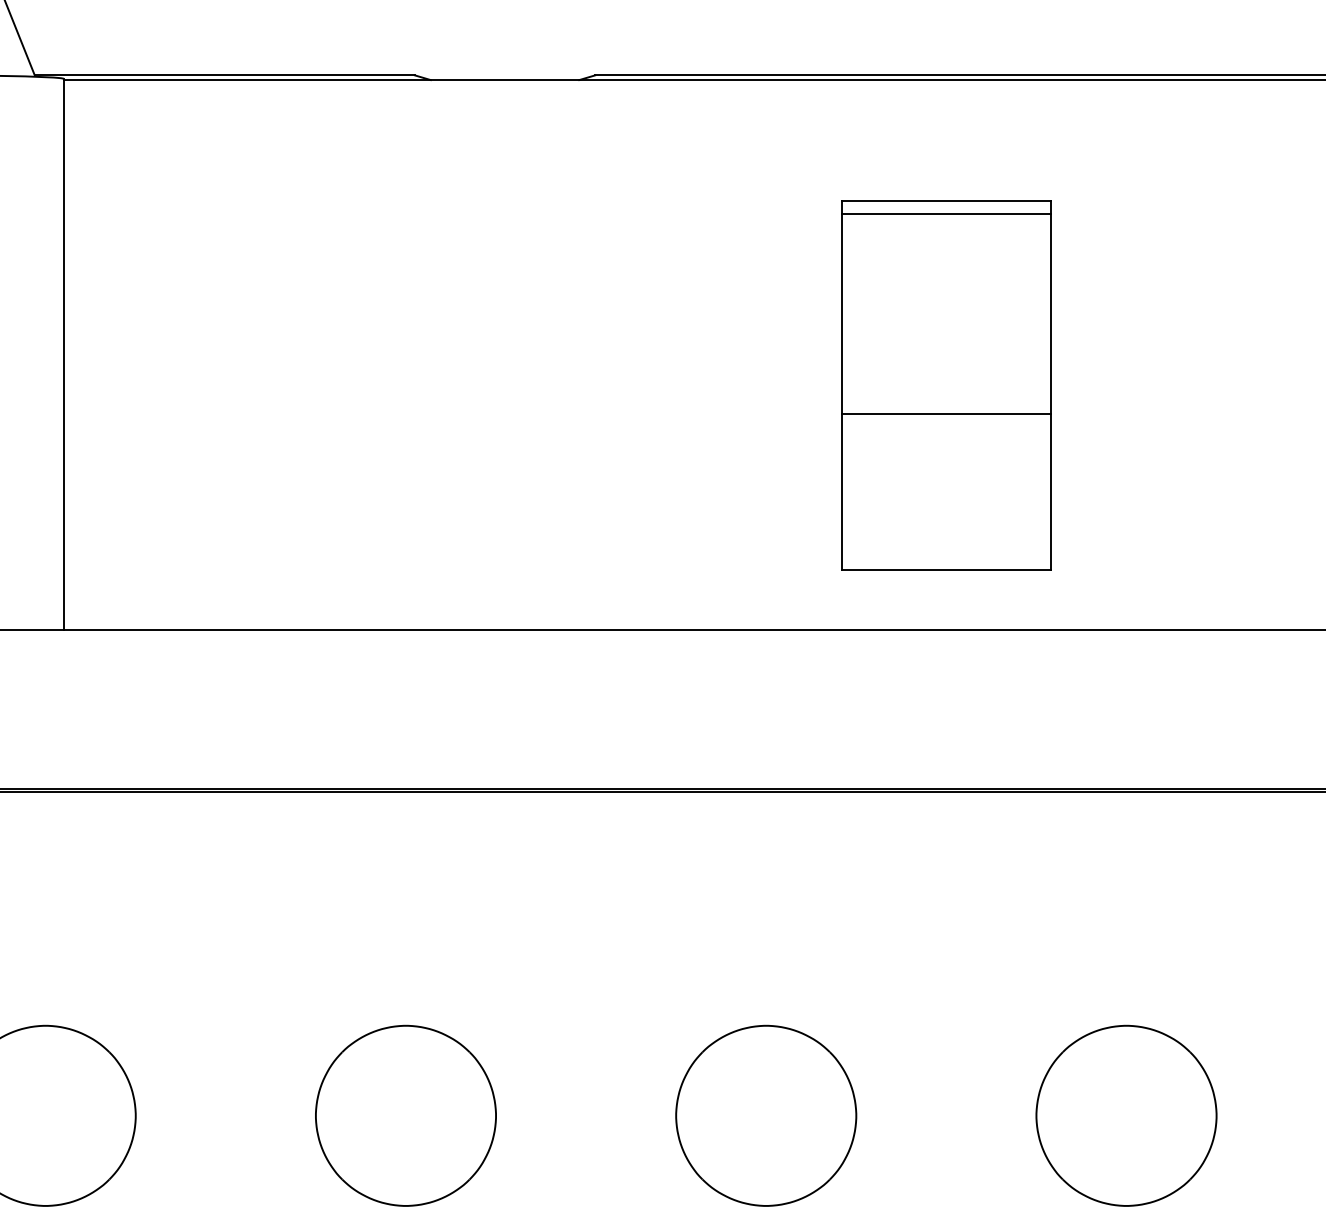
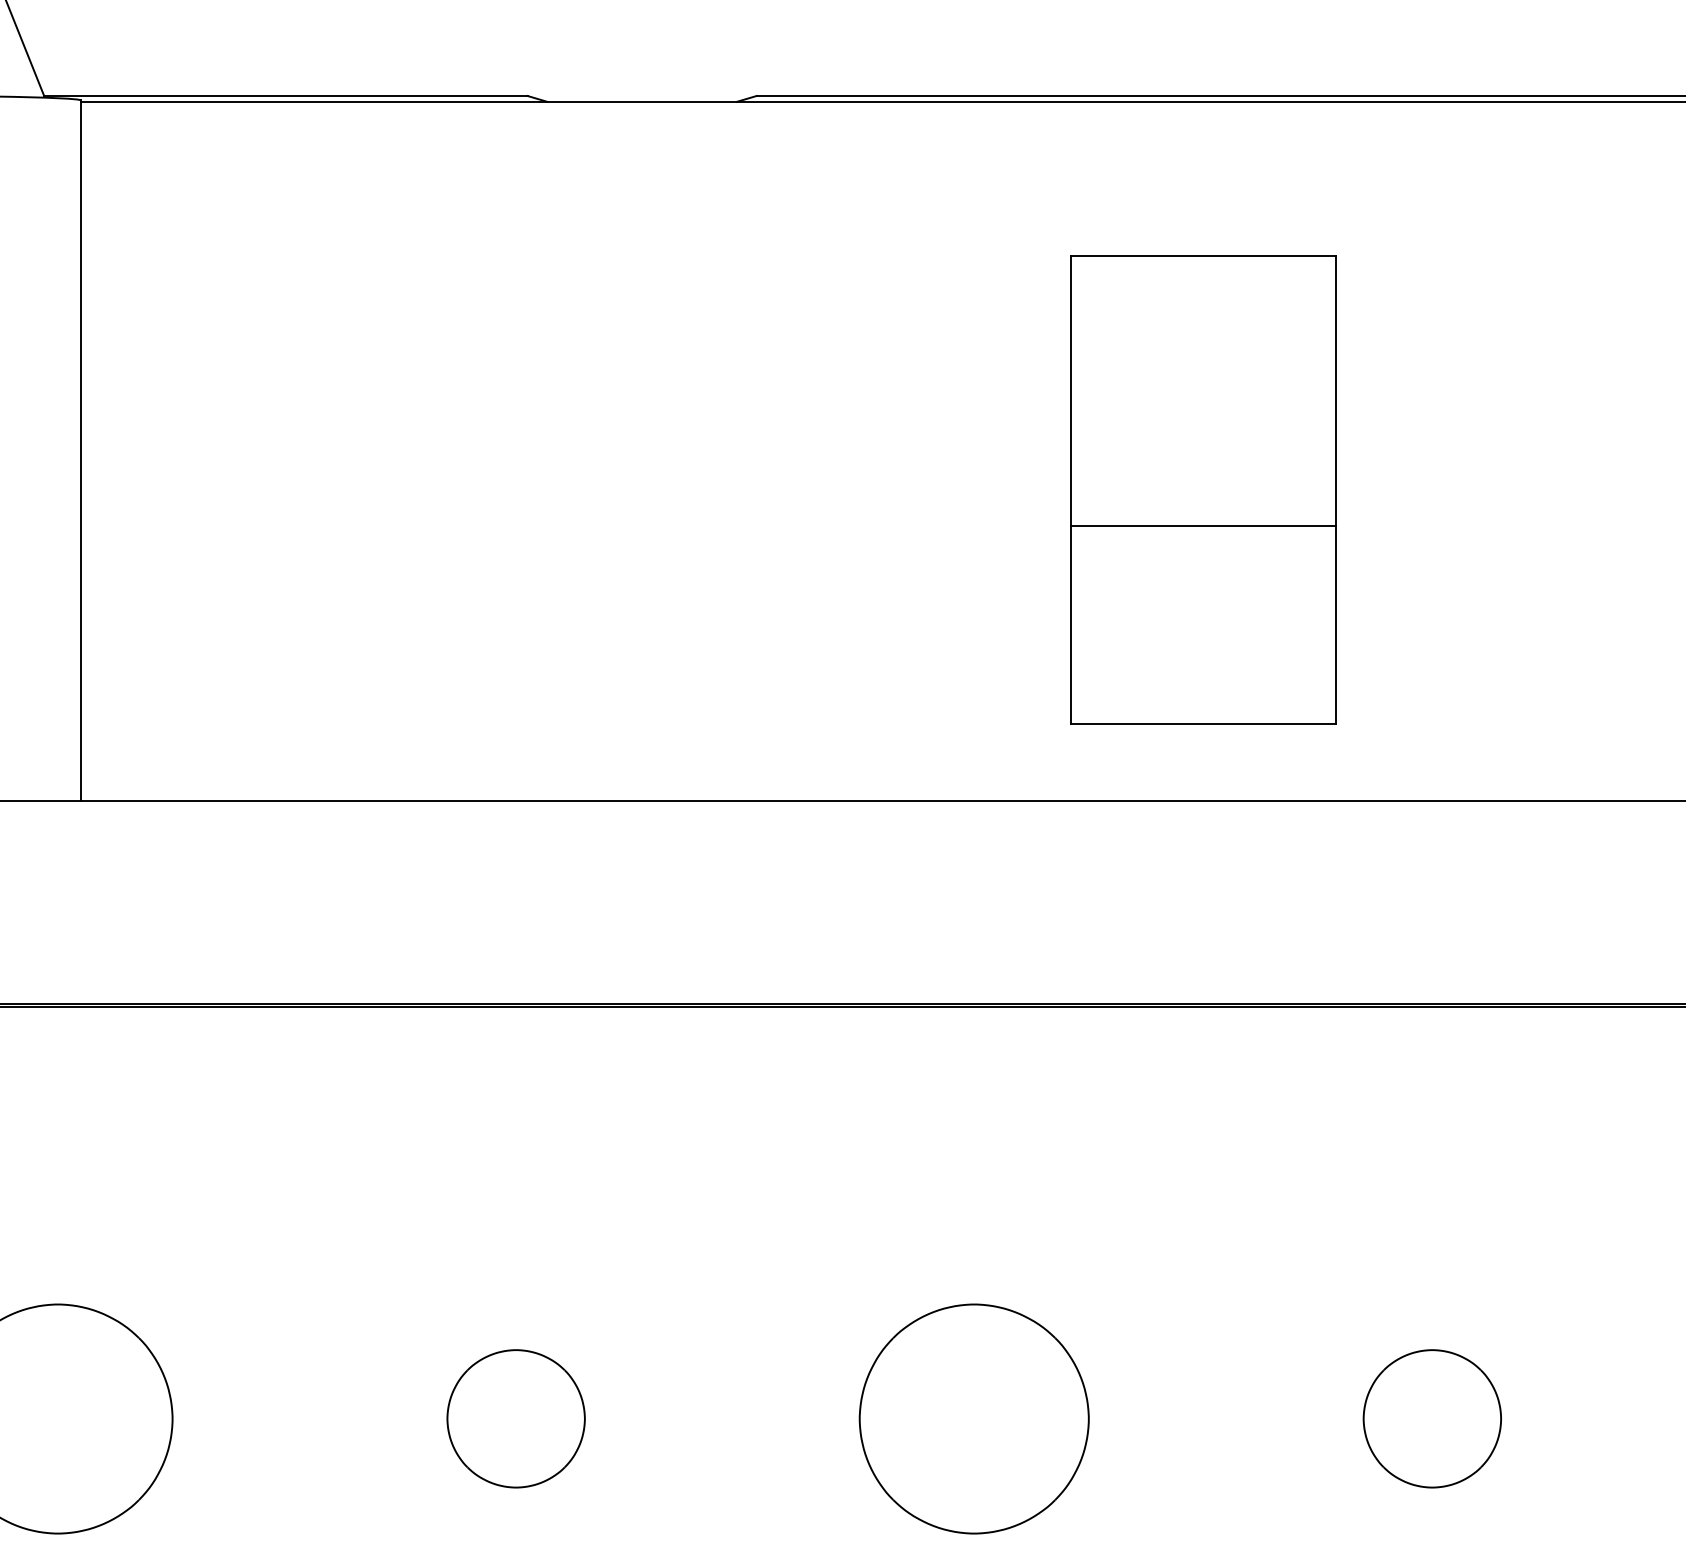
line: (946, 213) -> (1203, 271), removed
part: (405, 1115) -> (515, 1418), size x0.6
part: (1126, 1115) -> (1432, 1418), size x0.6

